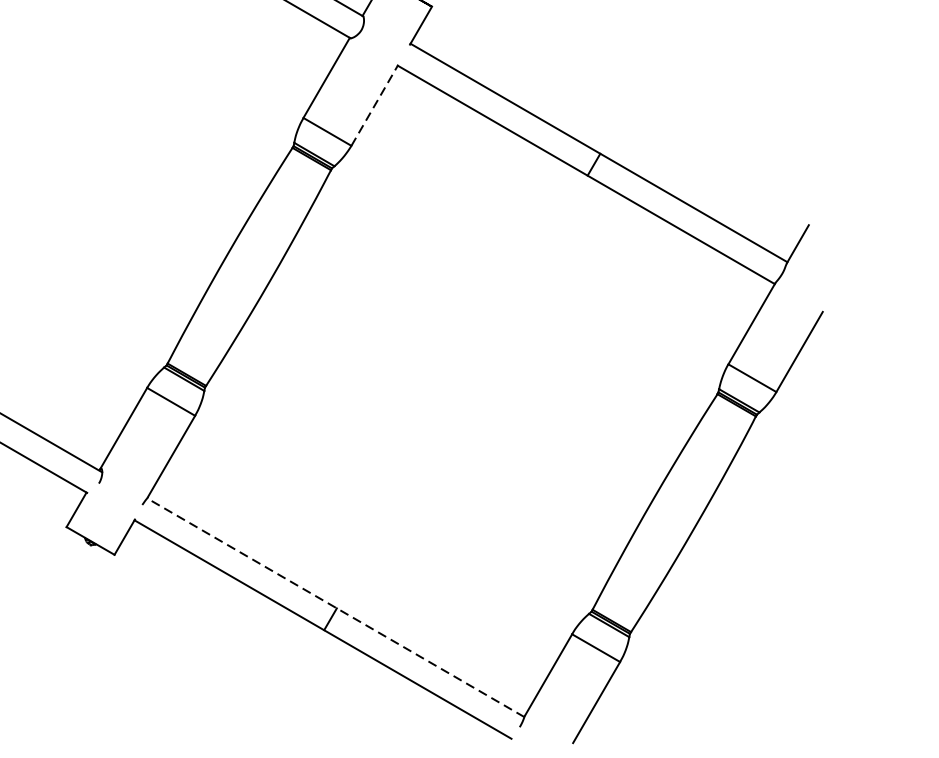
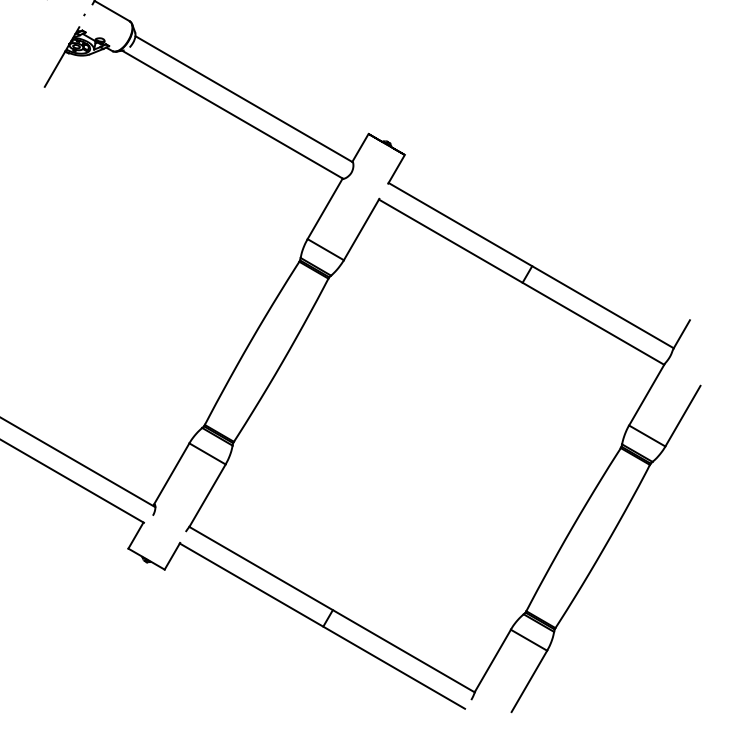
line: (374, 105) -> (361, 229), dashed -> solid
line: (335, 607) -> (331, 609), dashed -> solid

